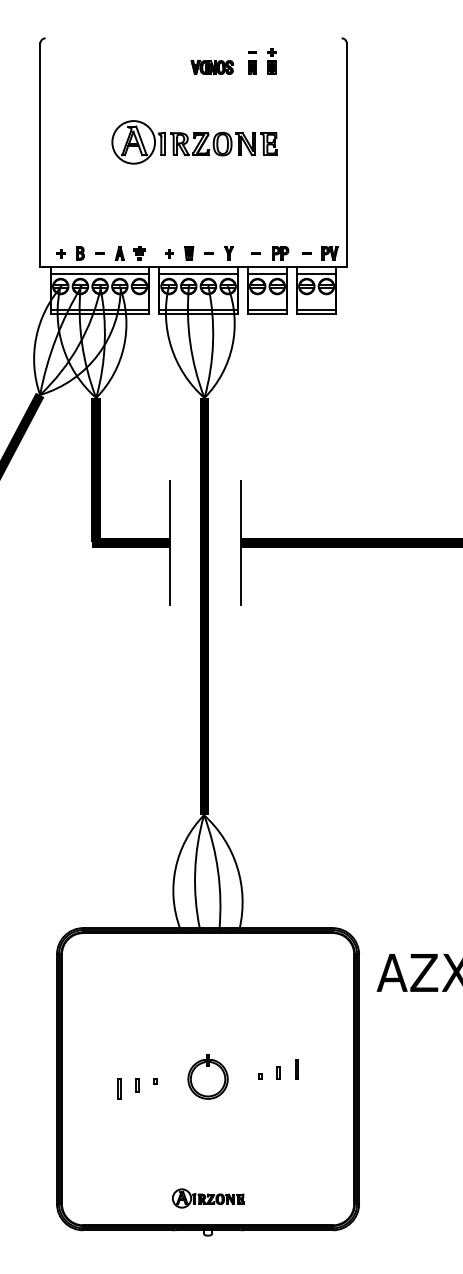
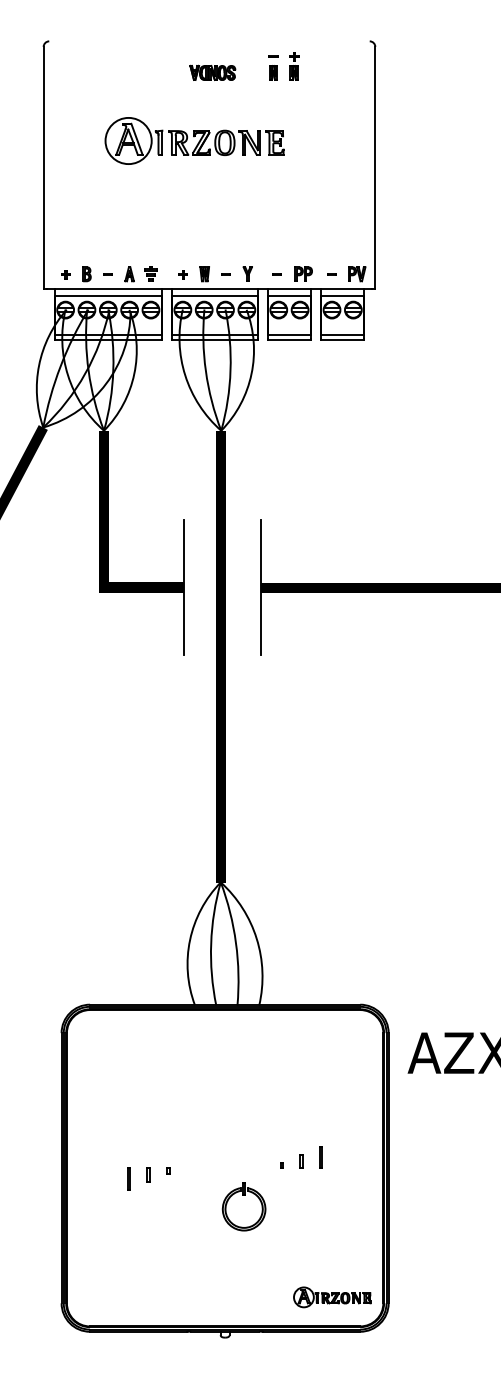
part: (212, 67) -> (212, 72), moved
part: (194, 141) -> (194, 140), moved
part: (207, 1066) -> (243, 1195), moved
part: (208, 1198) -> (332, 1297), moved

